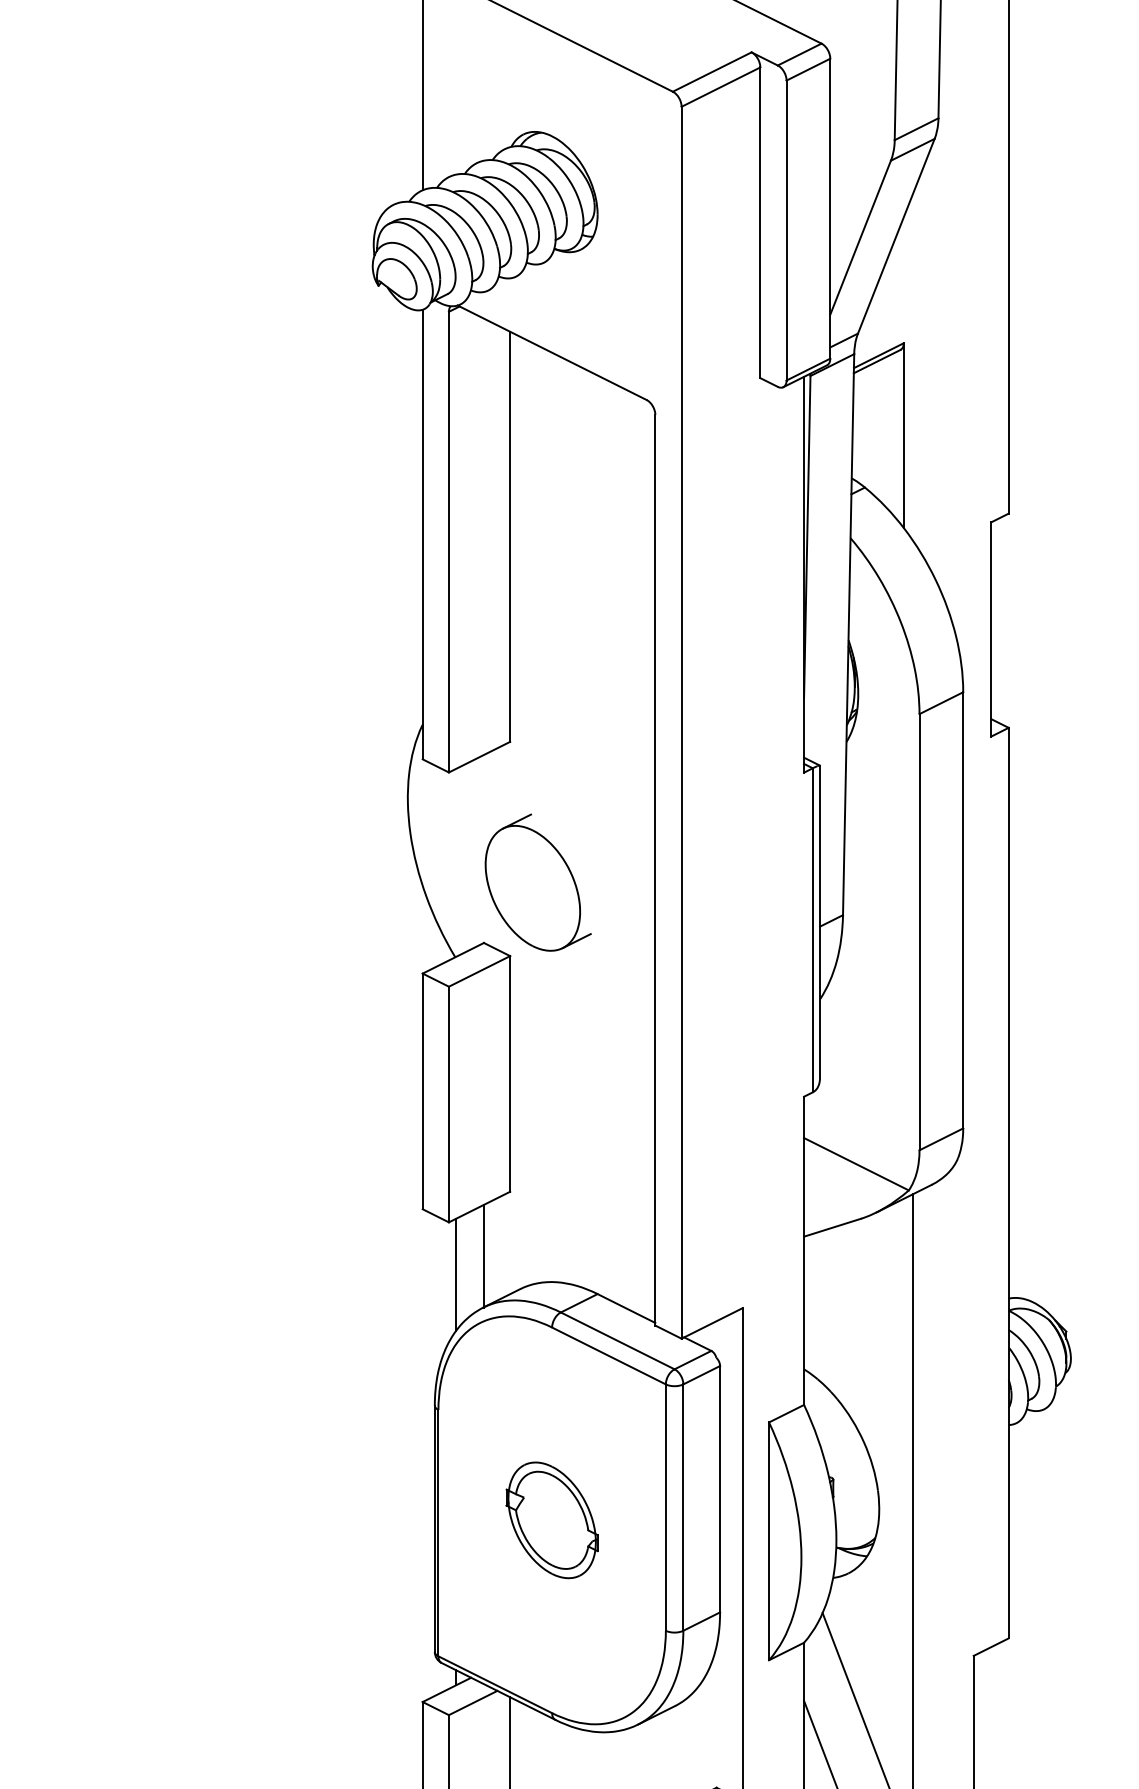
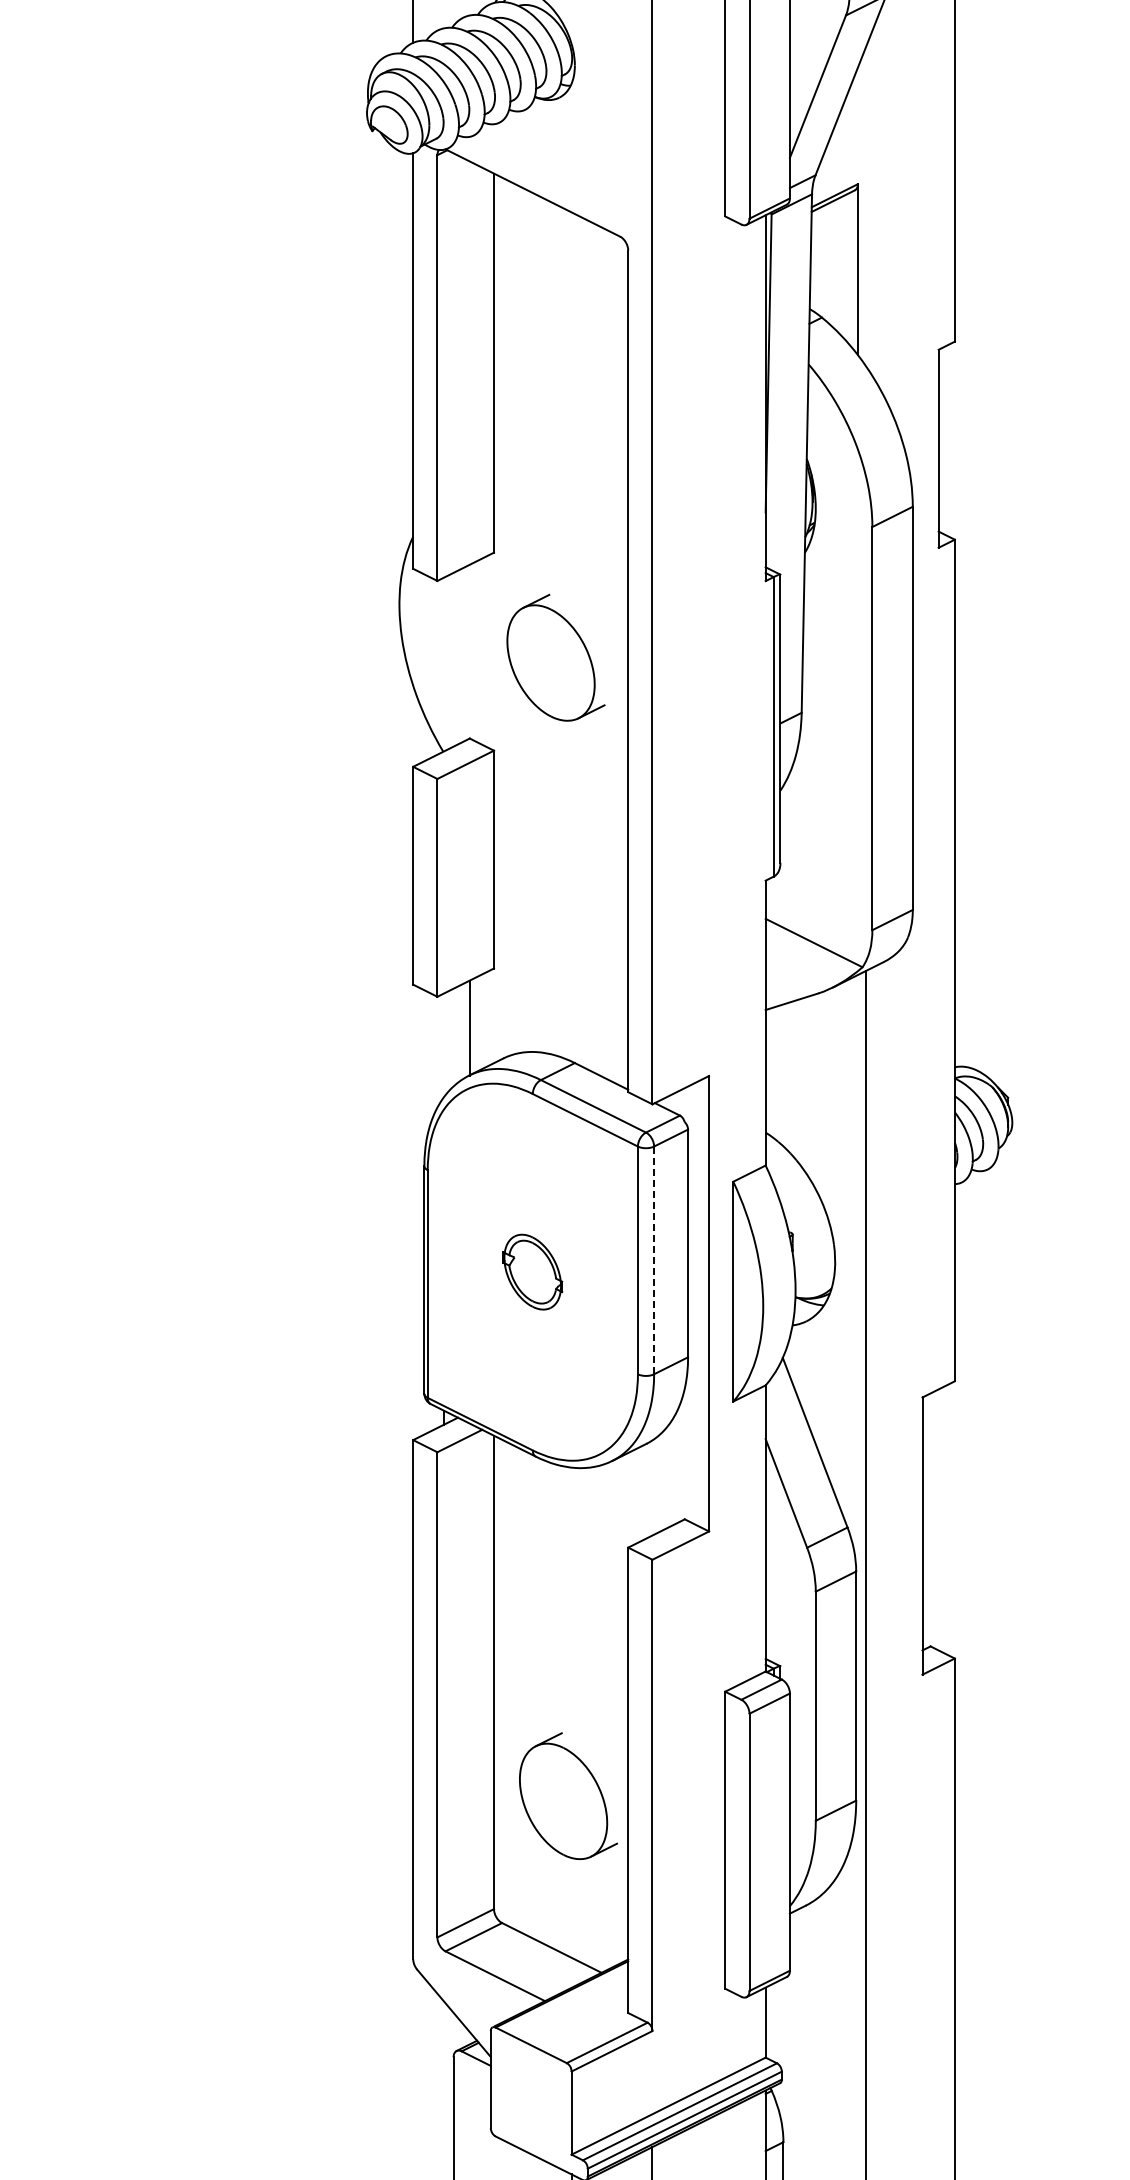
part: (537, 882) -> (555, 657), moved
line: (455, 1275) -> (443, 1045), removed
line: (683, 1507) -> (654, 1260), solid -> dashed
part: (551, 1519) -> (532, 1271), size x0.7

